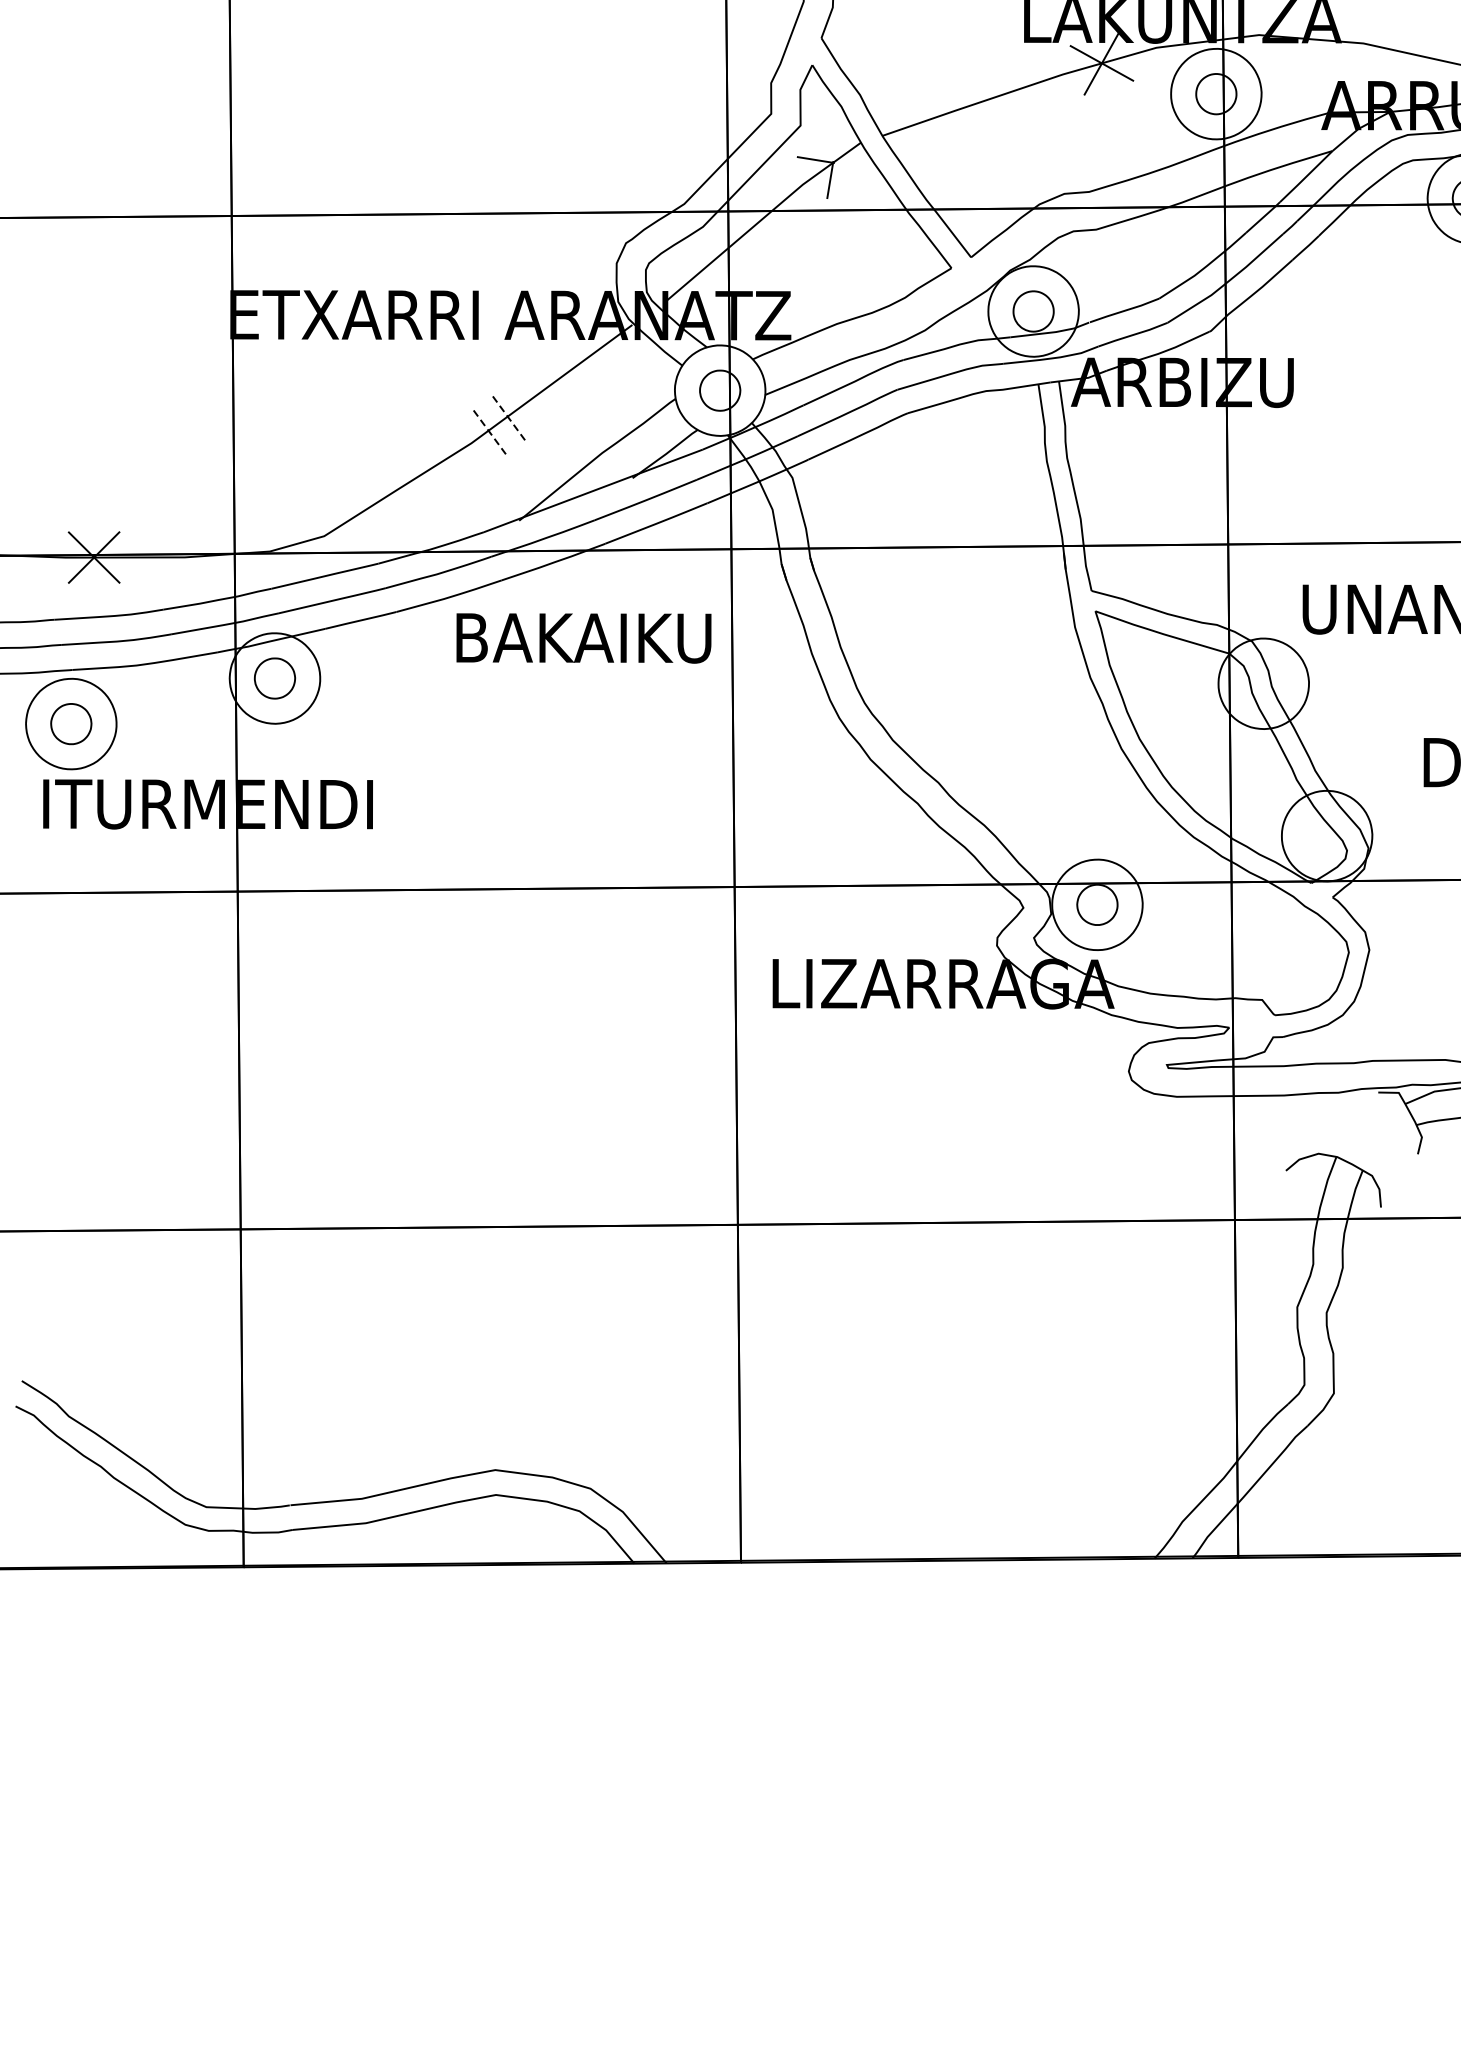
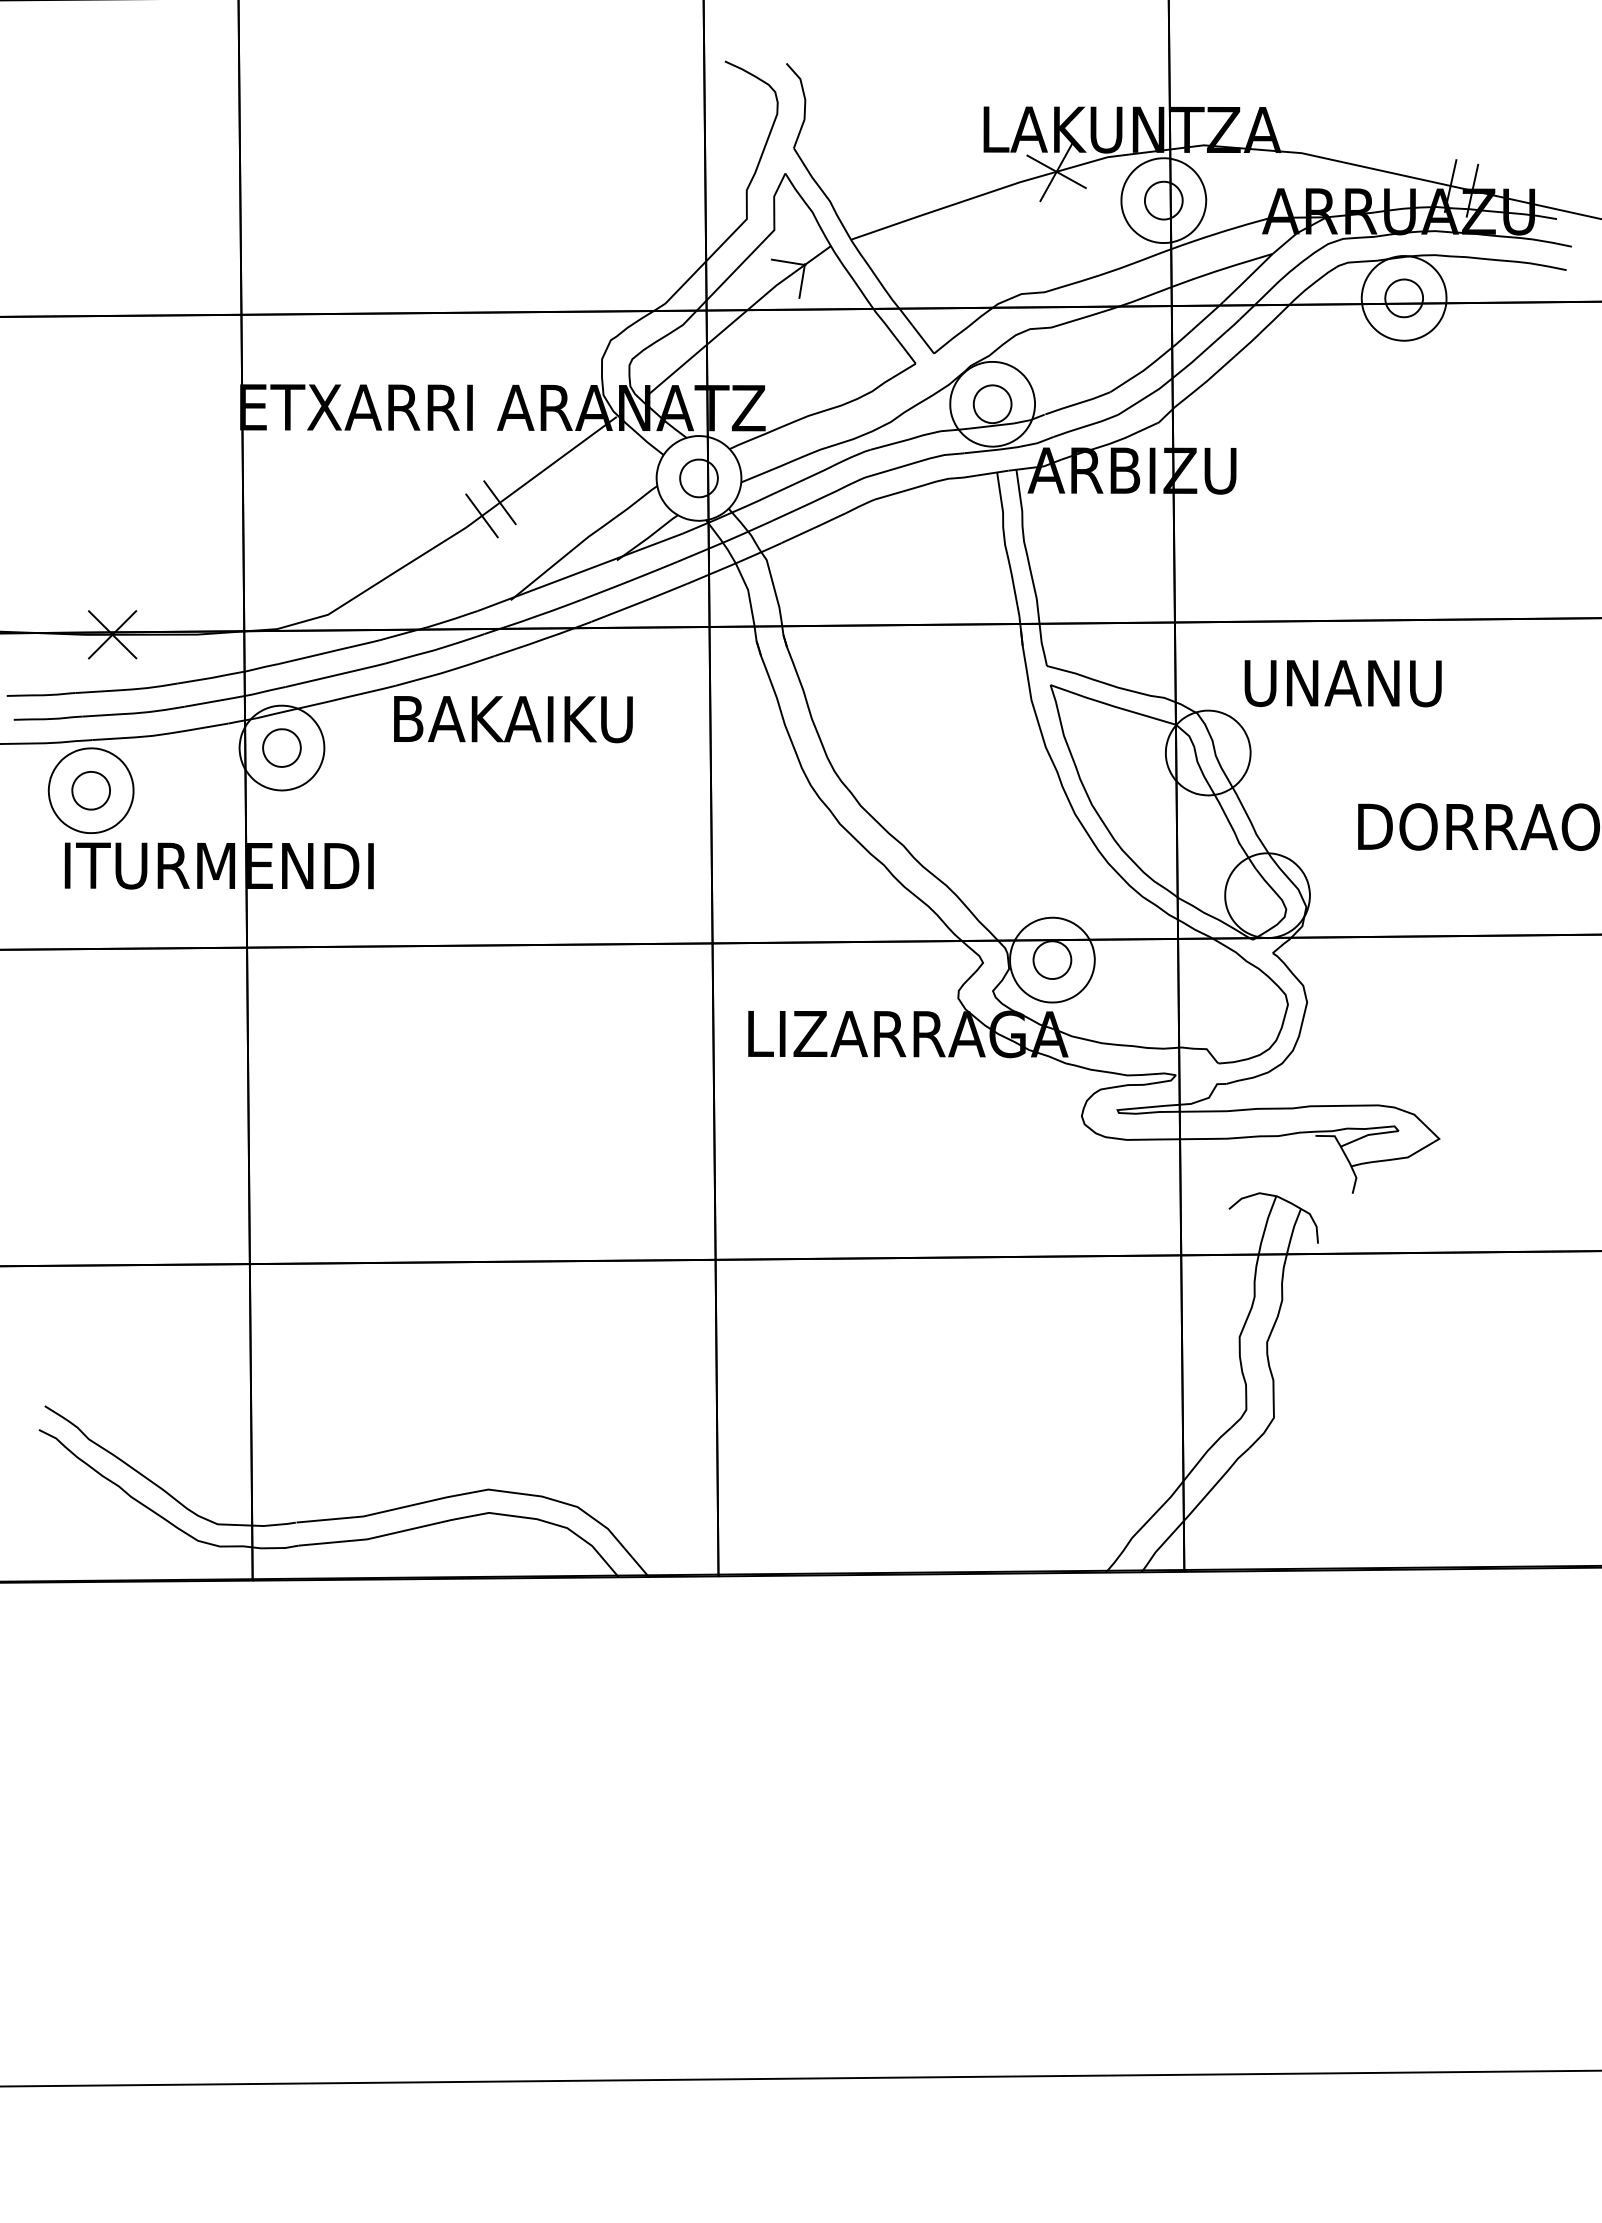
line: (507, 416) -> (499, 502), dashed -> solid
line: (487, 430) -> (481, 515), dashed -> solid
text: (584, 638) -> (513, 719), moved

